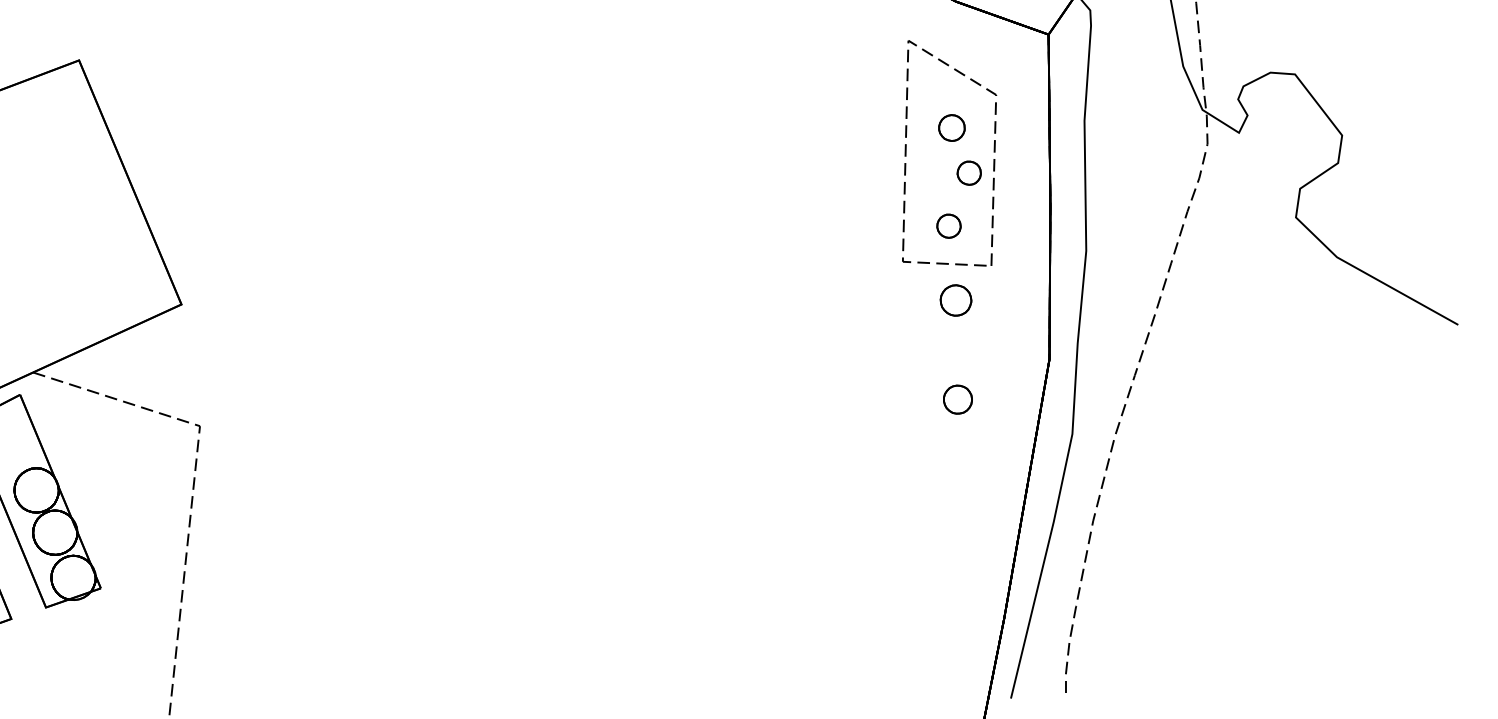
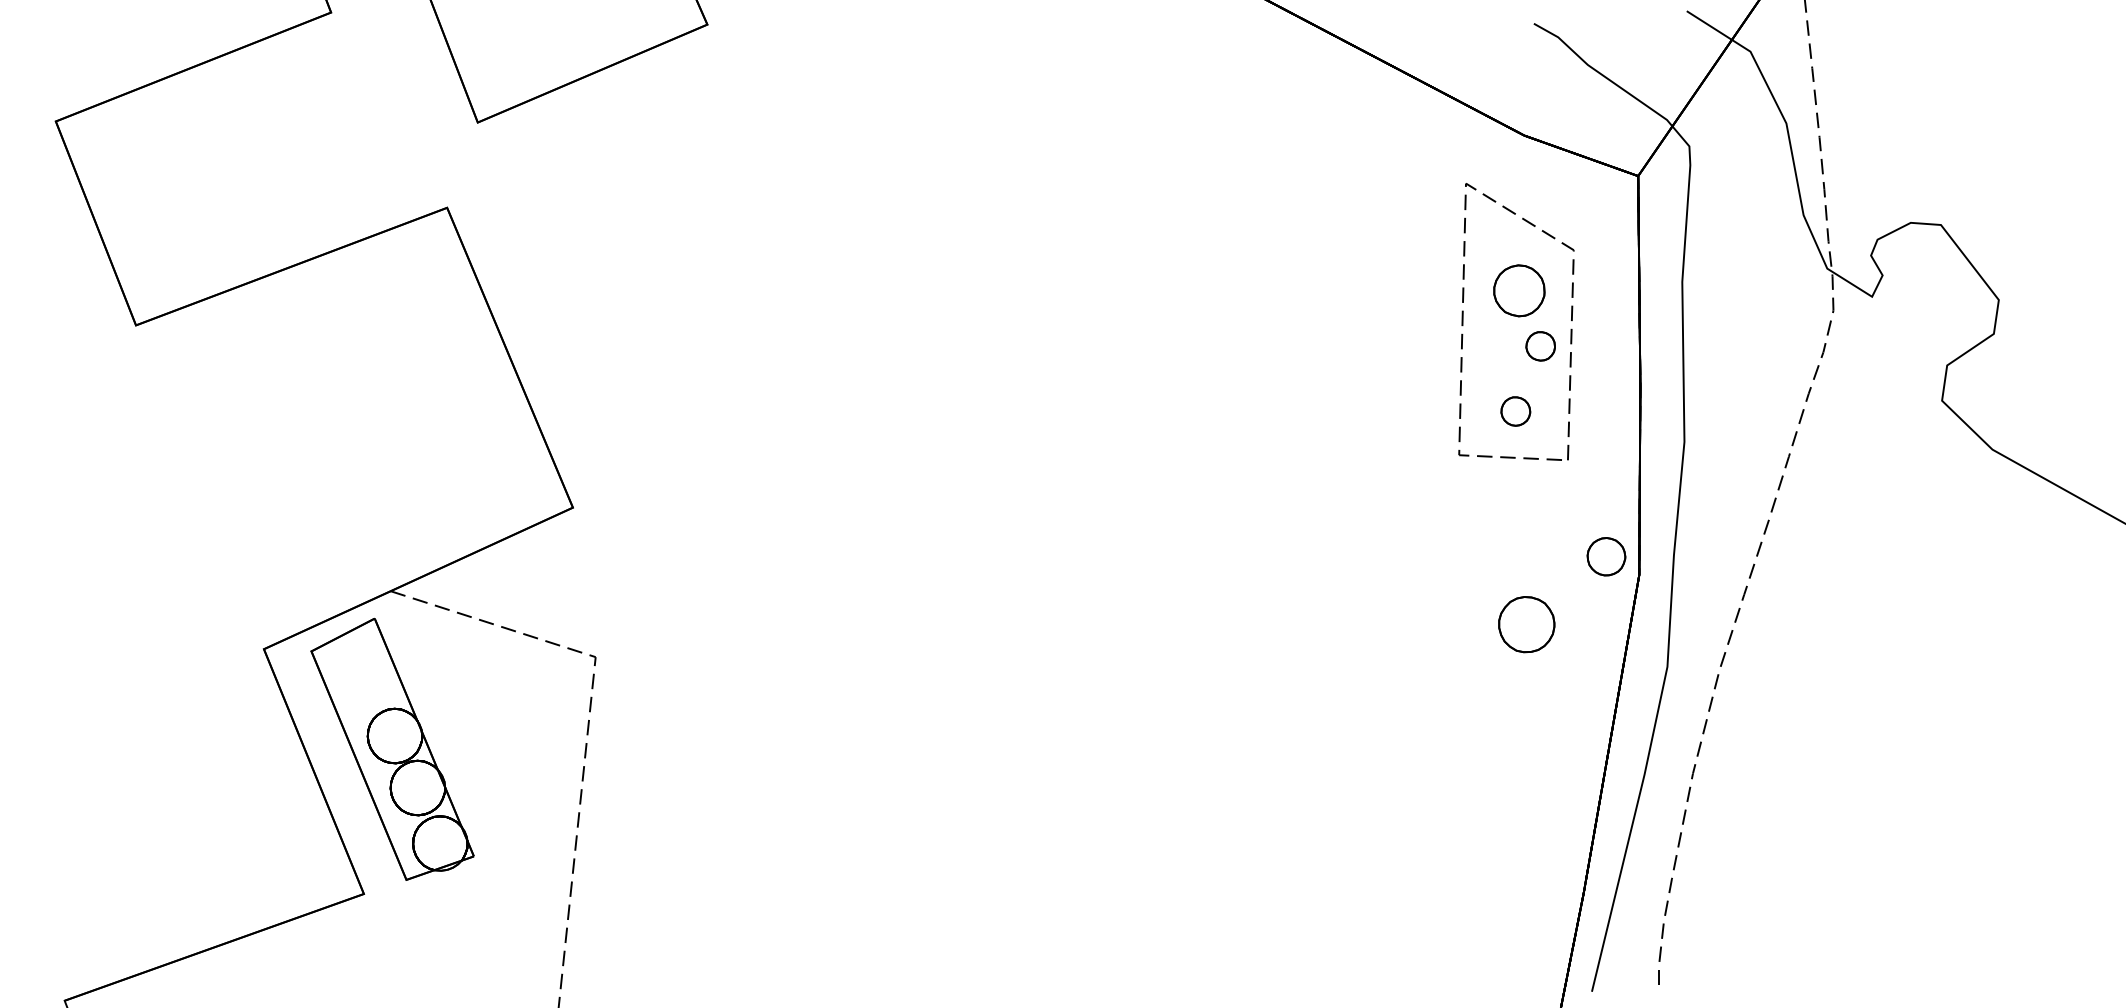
part: (951, 127) -> (1519, 290), size x1.6
part: (956, 300) -> (1606, 556), moved
part: (957, 399) -> (1526, 624), size x1.6

